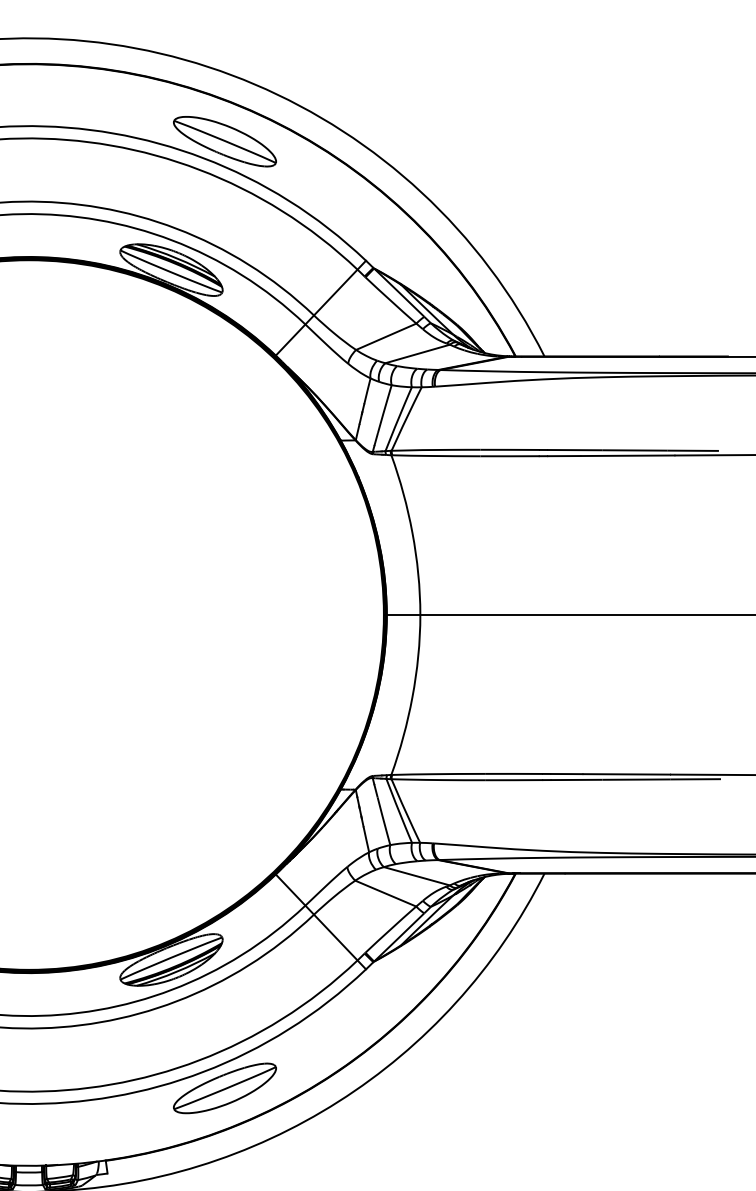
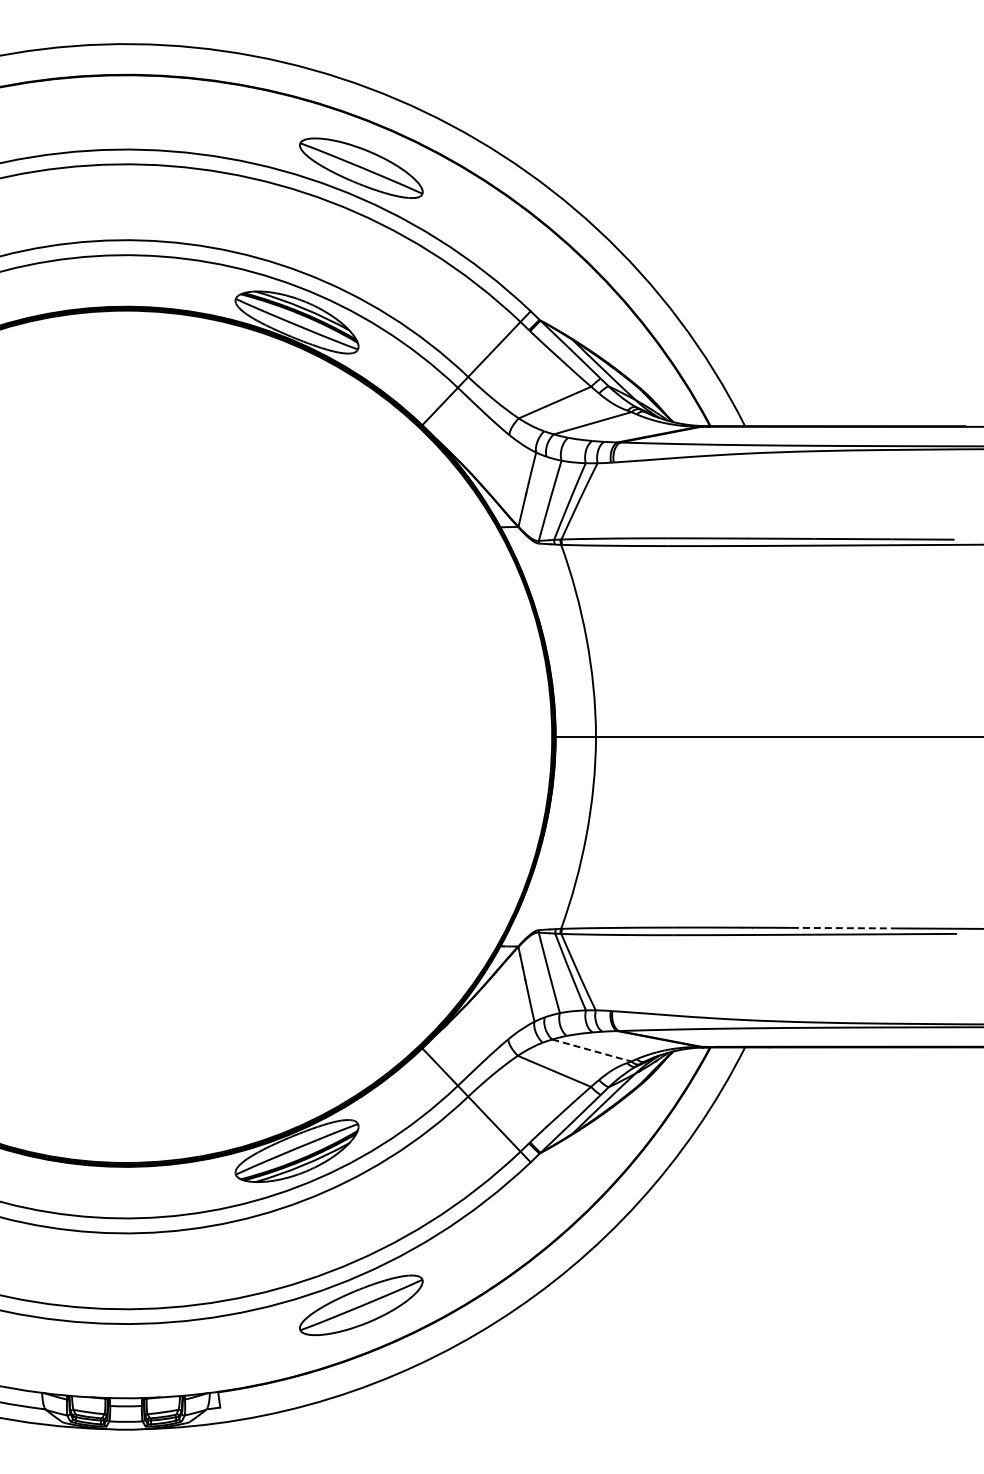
line: (627, 774) -> (844, 928), solid -> dashed
line: (417, 876) -> (592, 1050), solid -> dashed

